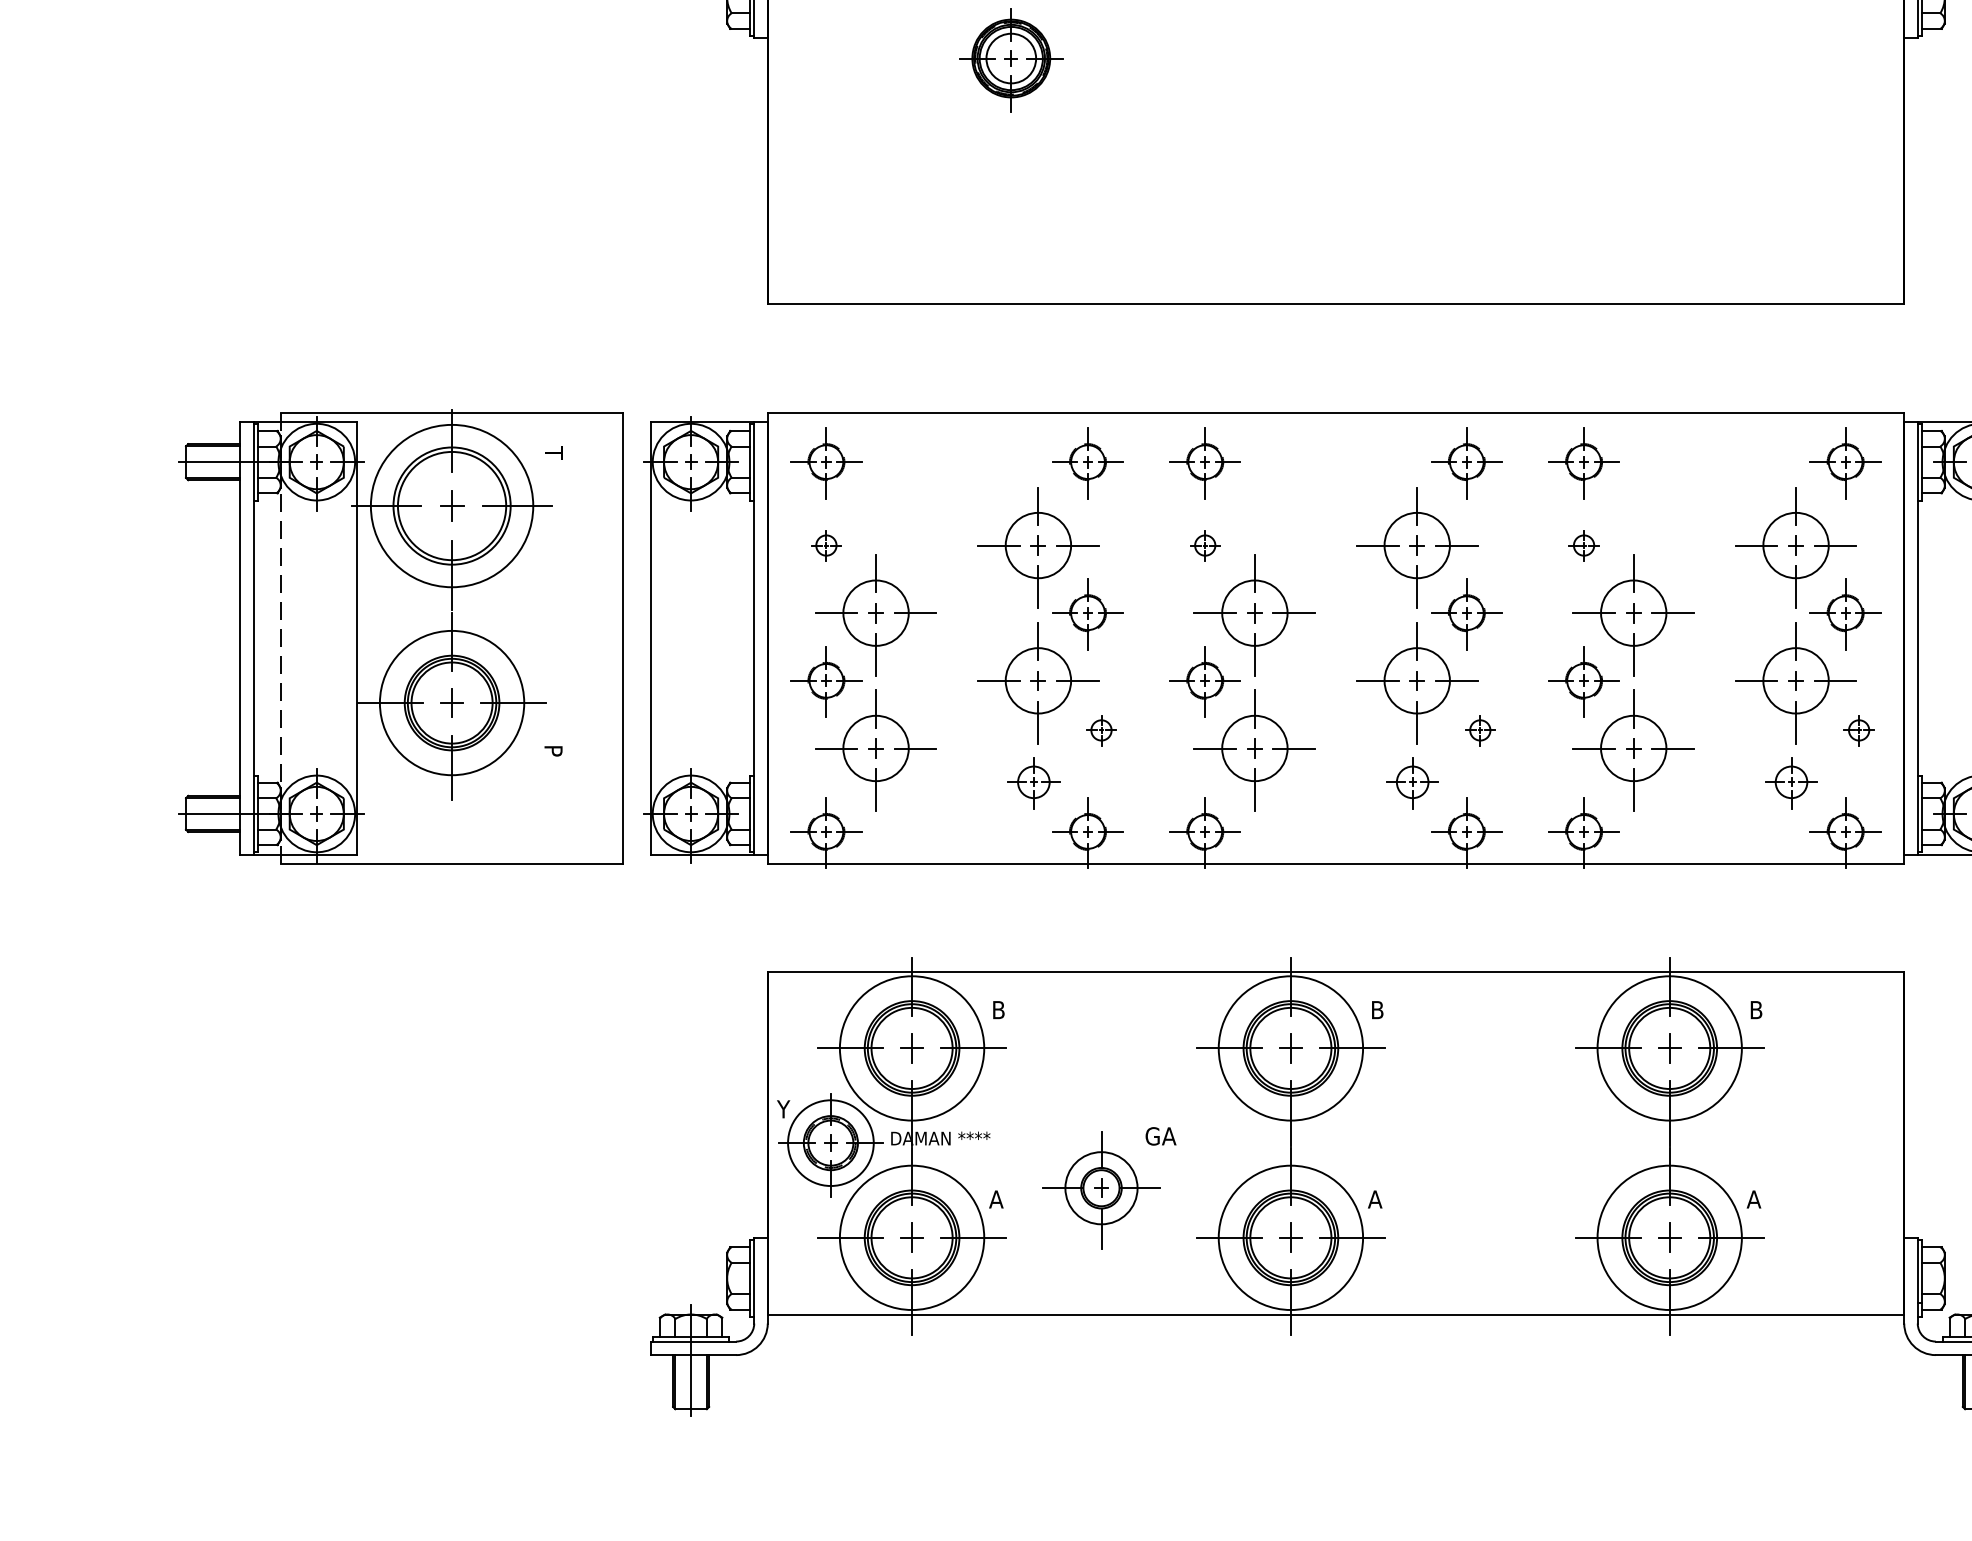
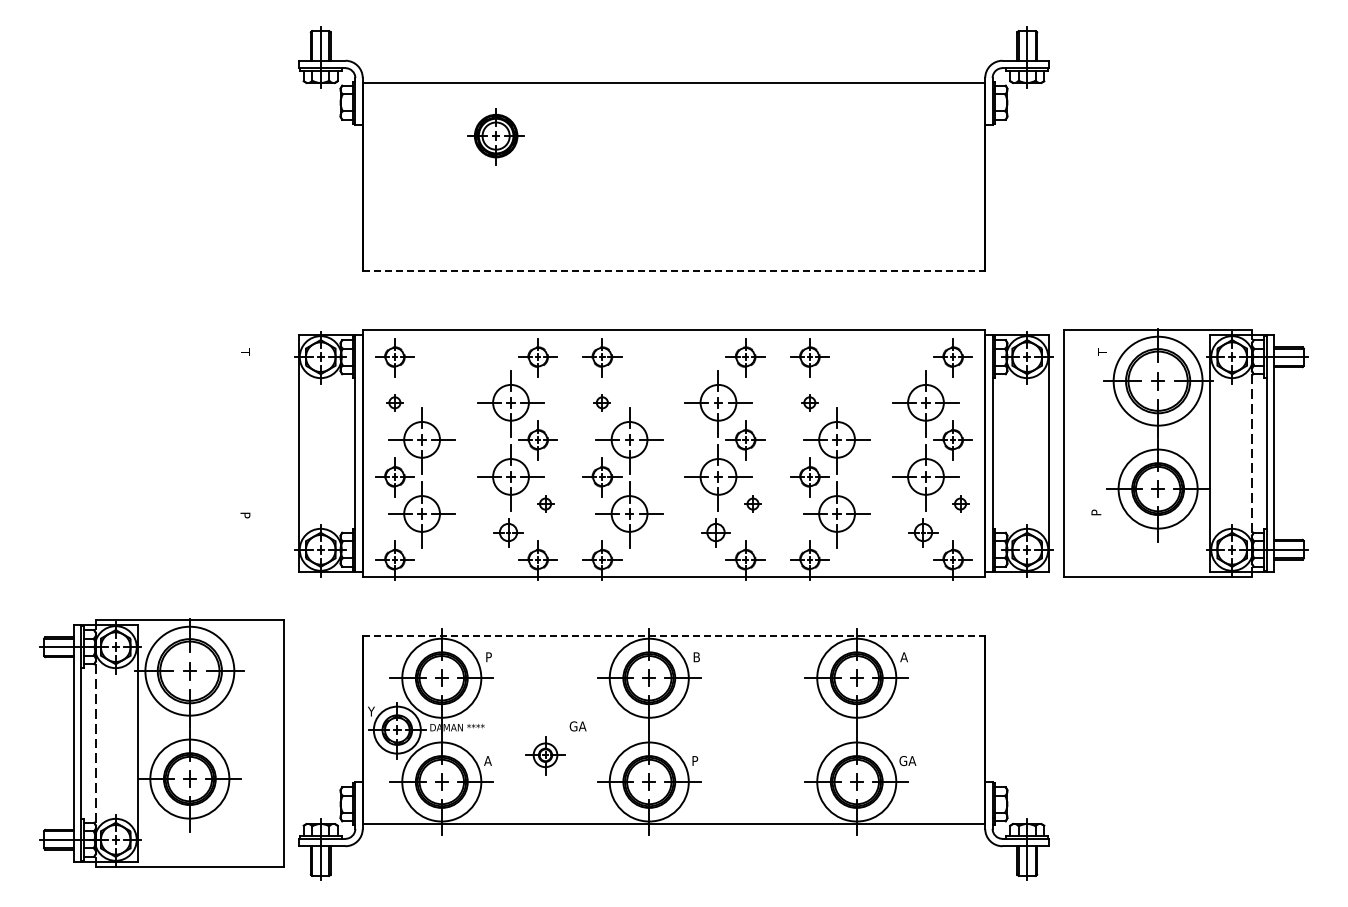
line: (1336, 303) -> (674, 270), solid -> dashed
part: (400, 636) -> (161, 742), moved
line: (1336, 972) -> (674, 636), solid -> dashed
text: (999, 1010) -> (489, 657), B -> P
text: (1755, 1010) -> (903, 657), B -> A
part: (1101, 1189) -> (545, 755), size x0.6
text: (1375, 1198) -> (695, 760), A -> P
text: (1762, 1200) -> (907, 761), A -> GA

